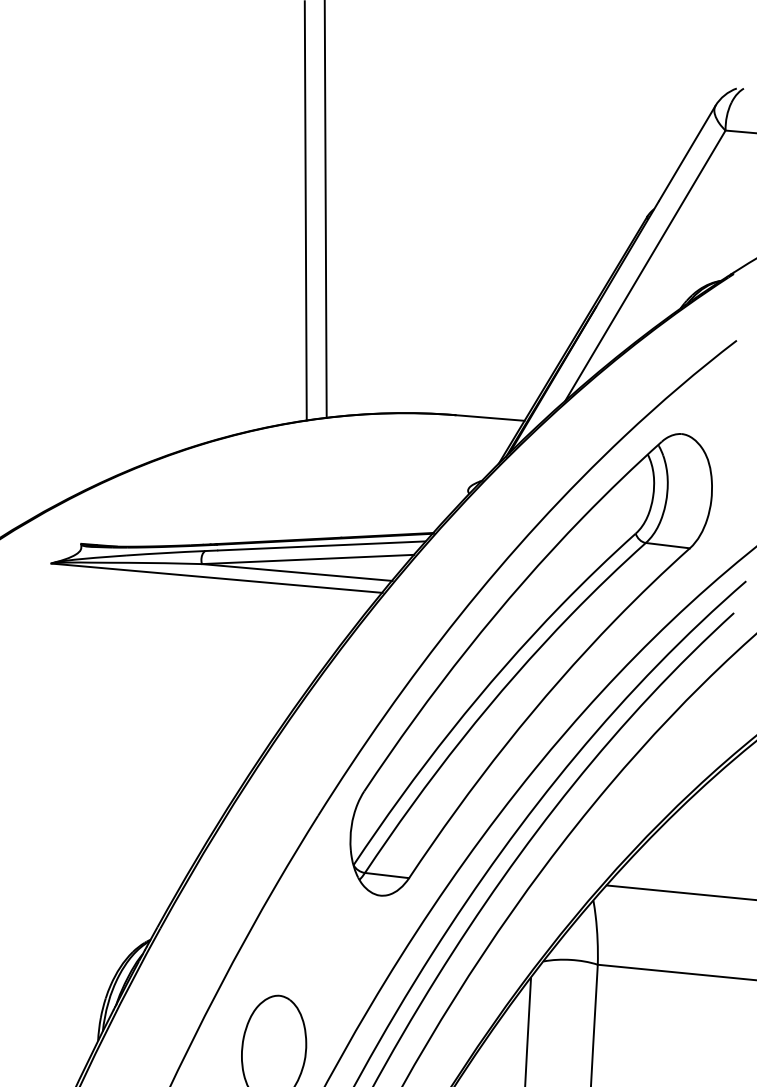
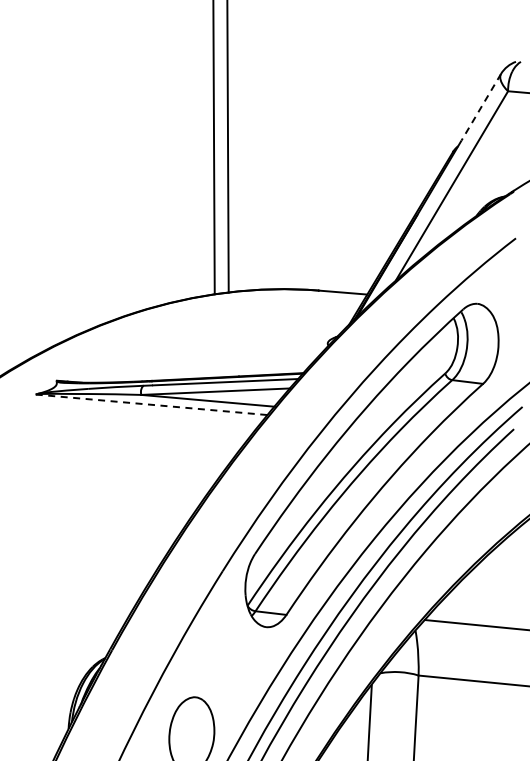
line: (687, 153) -> (481, 107), solid -> dashed
line: (216, 577) -> (151, 404), solid -> dashed

